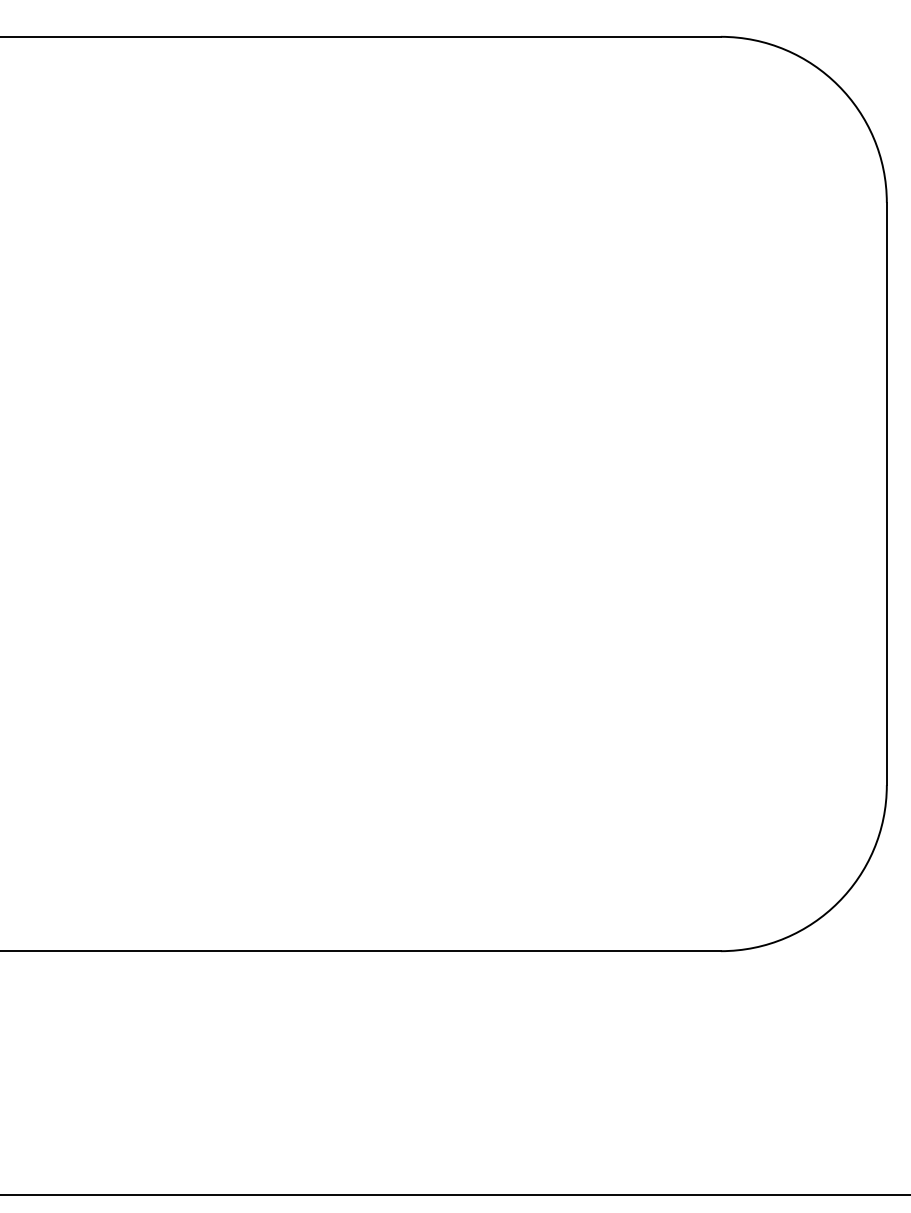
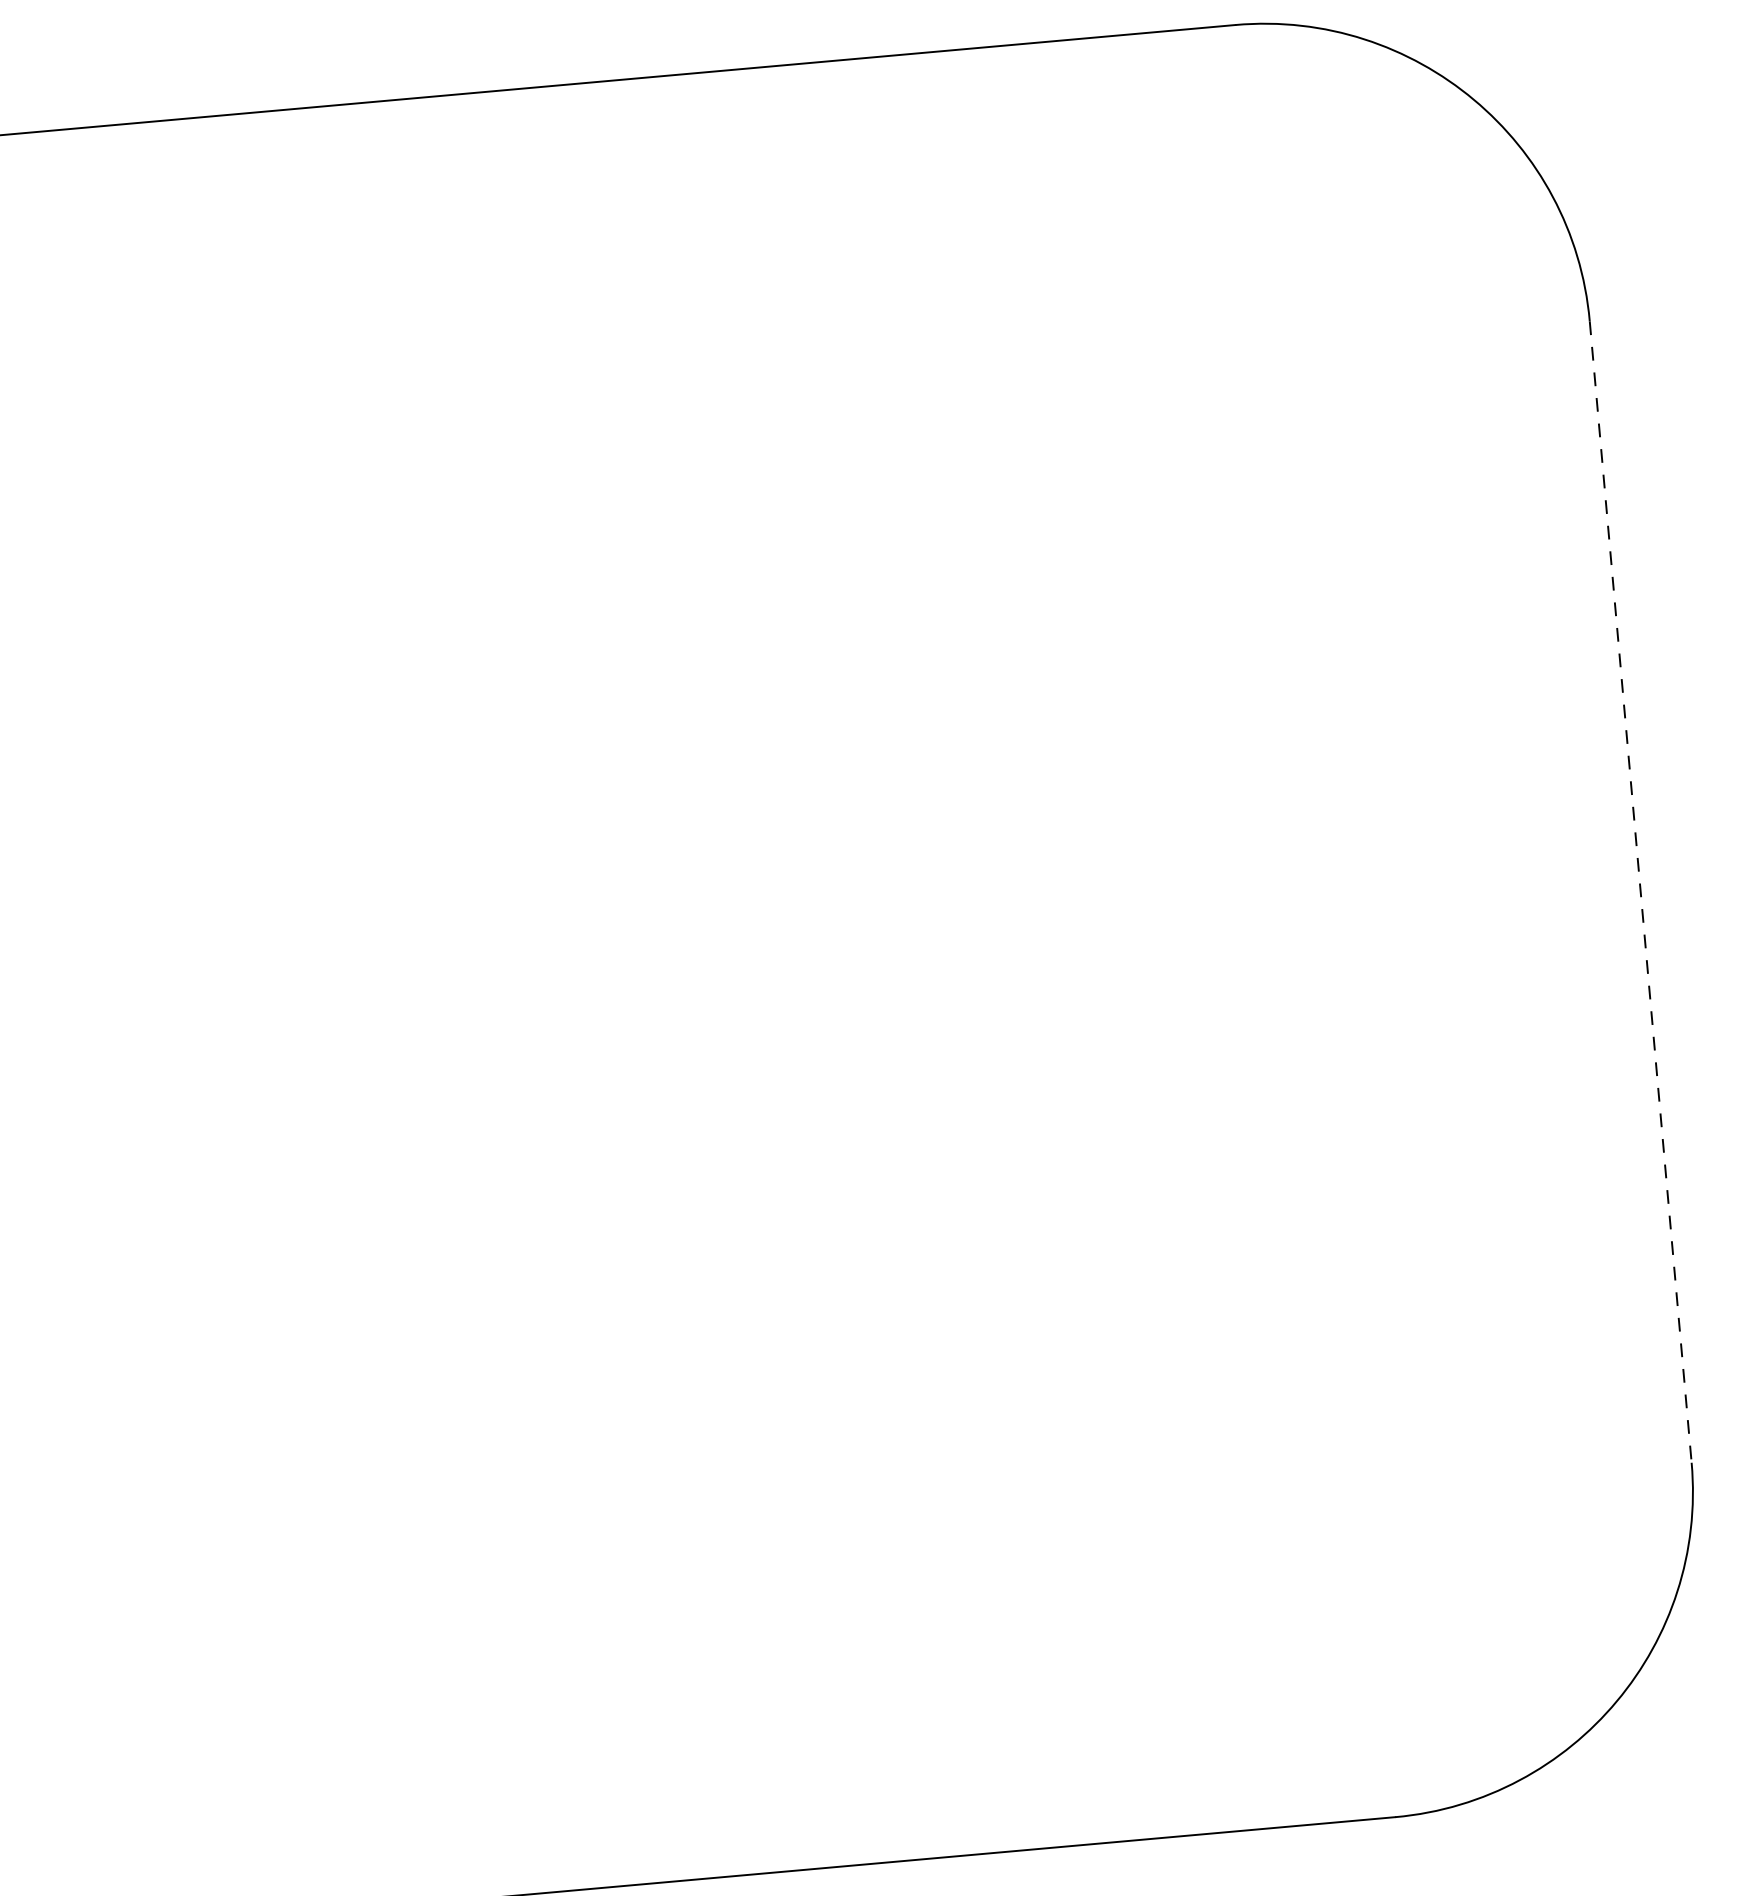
line: (886, 494) -> (1640, 893), solid -> dashed

